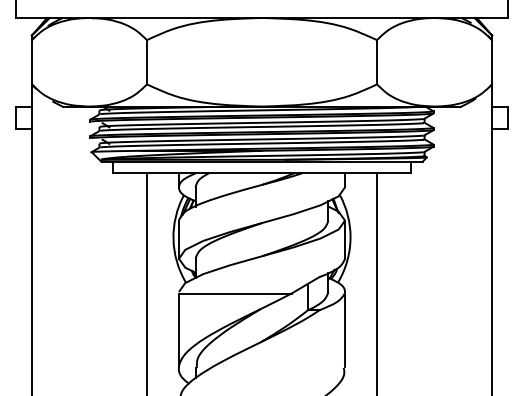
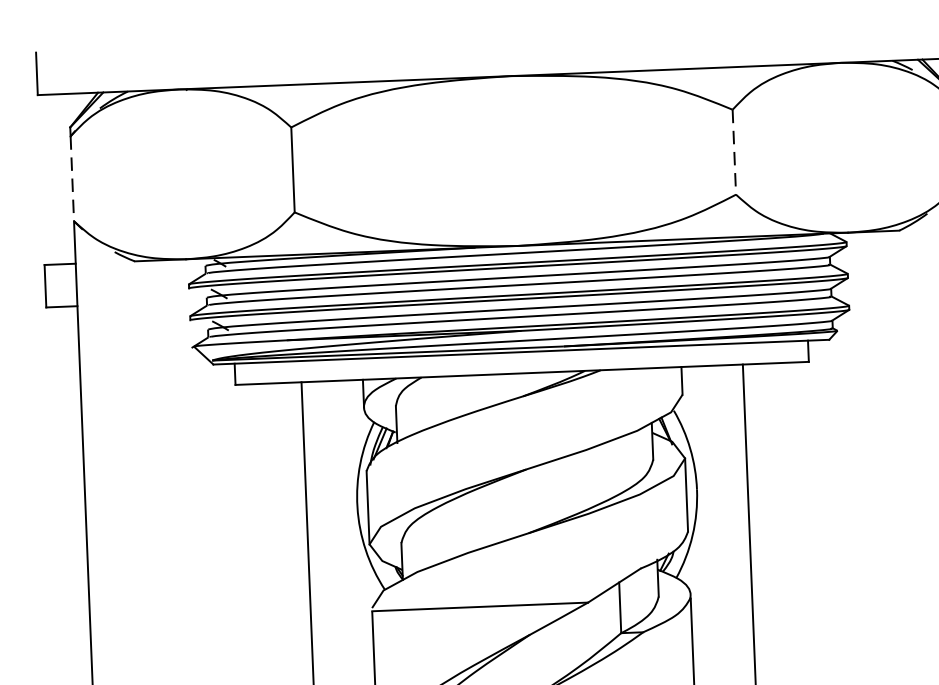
line: (31, 62) -> (71, 179), solid -> dashed
line: (377, 62) -> (735, 152), solid -> dashed

